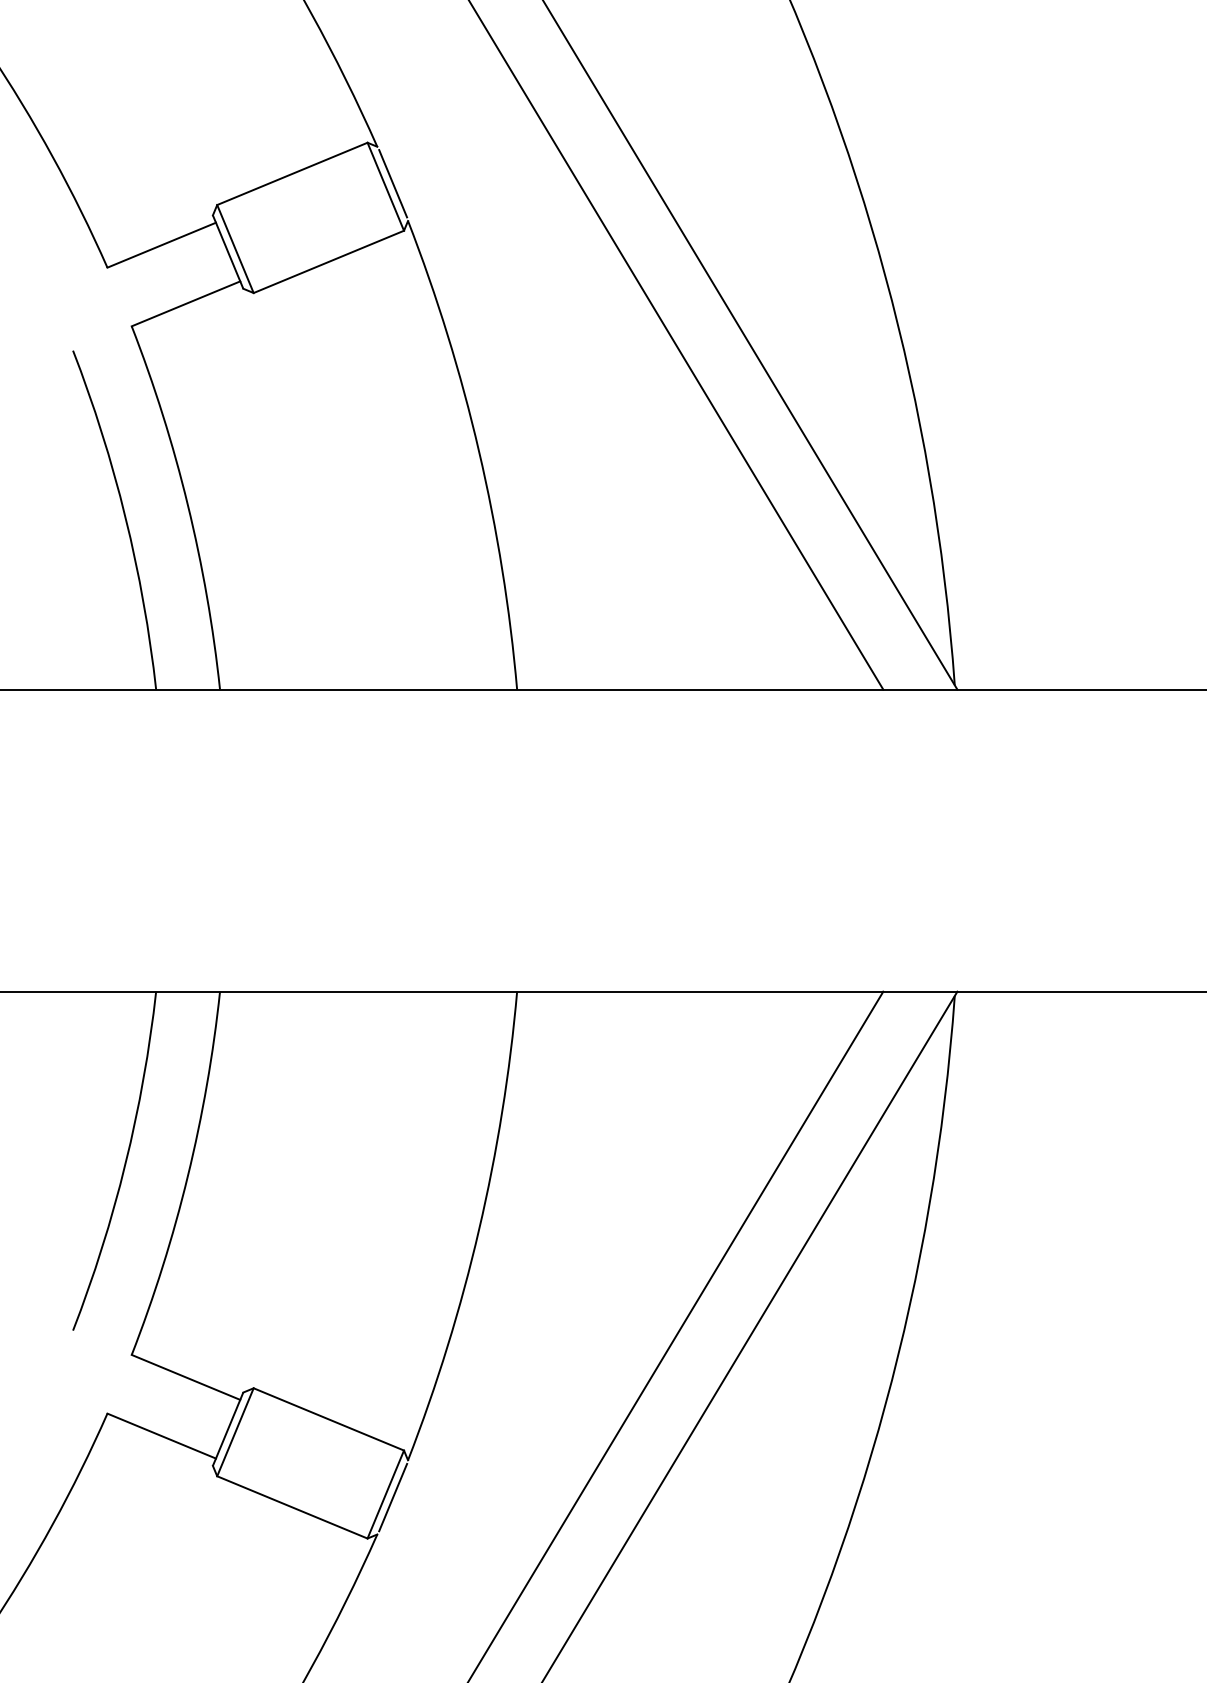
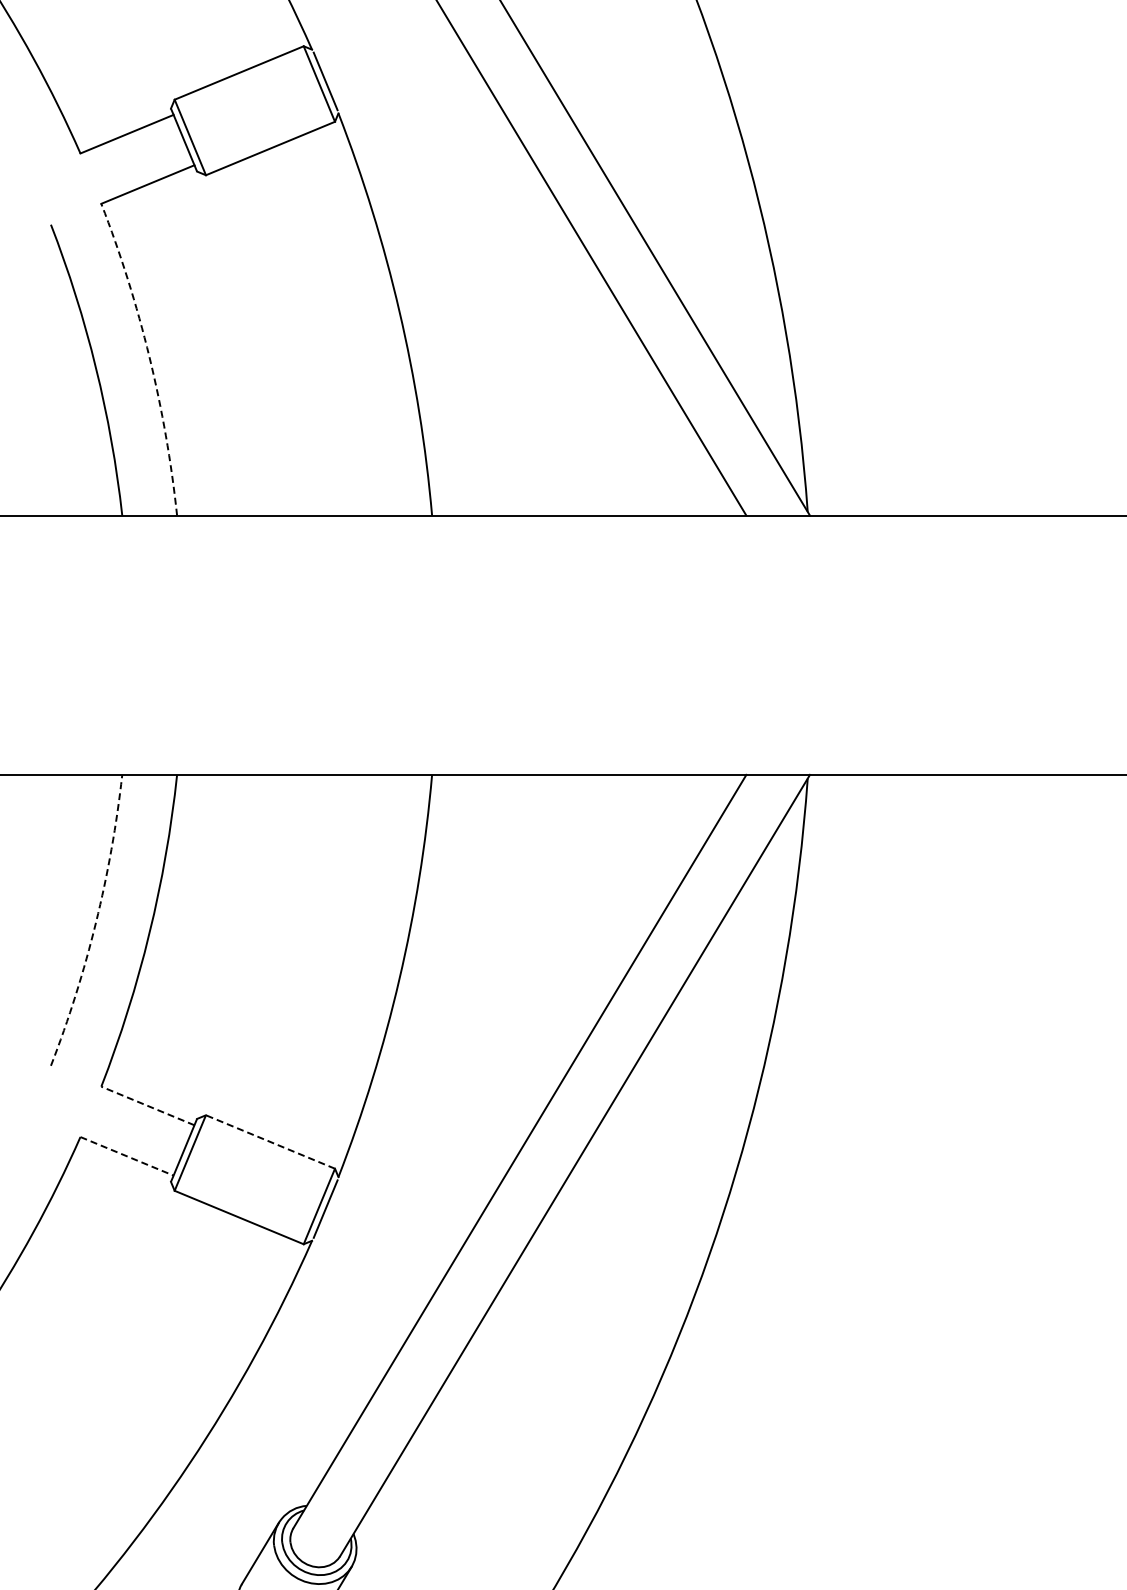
arc: (187, 505) -> (149, 357), solid -> dashed
arc: (126, 1163) -> (96, 922), solid -> dashed
line: (185, 1376) -> (147, 1105), solid -> dashed
line: (328, 1419) -> (270, 1142), solid -> dashed
line: (162, 1436) -> (127, 1156), solid -> dashed

